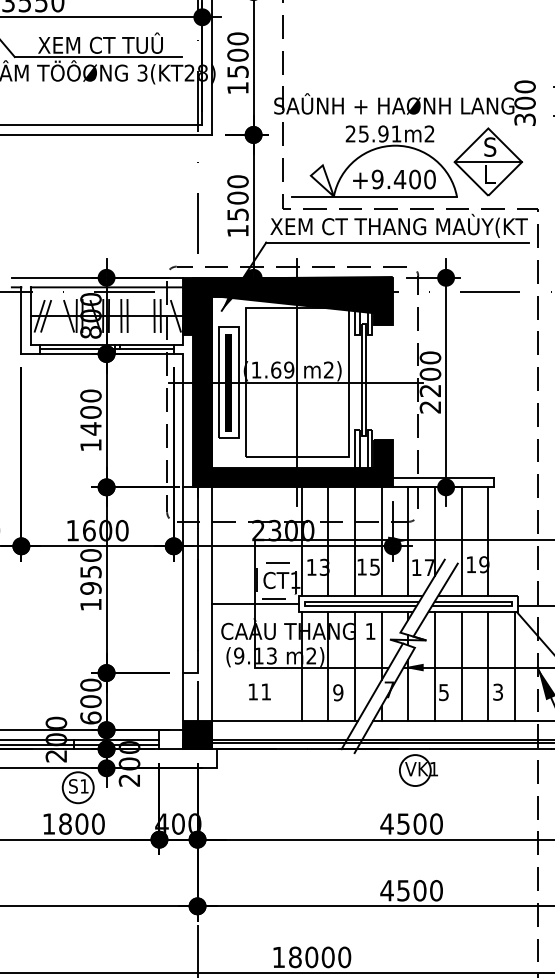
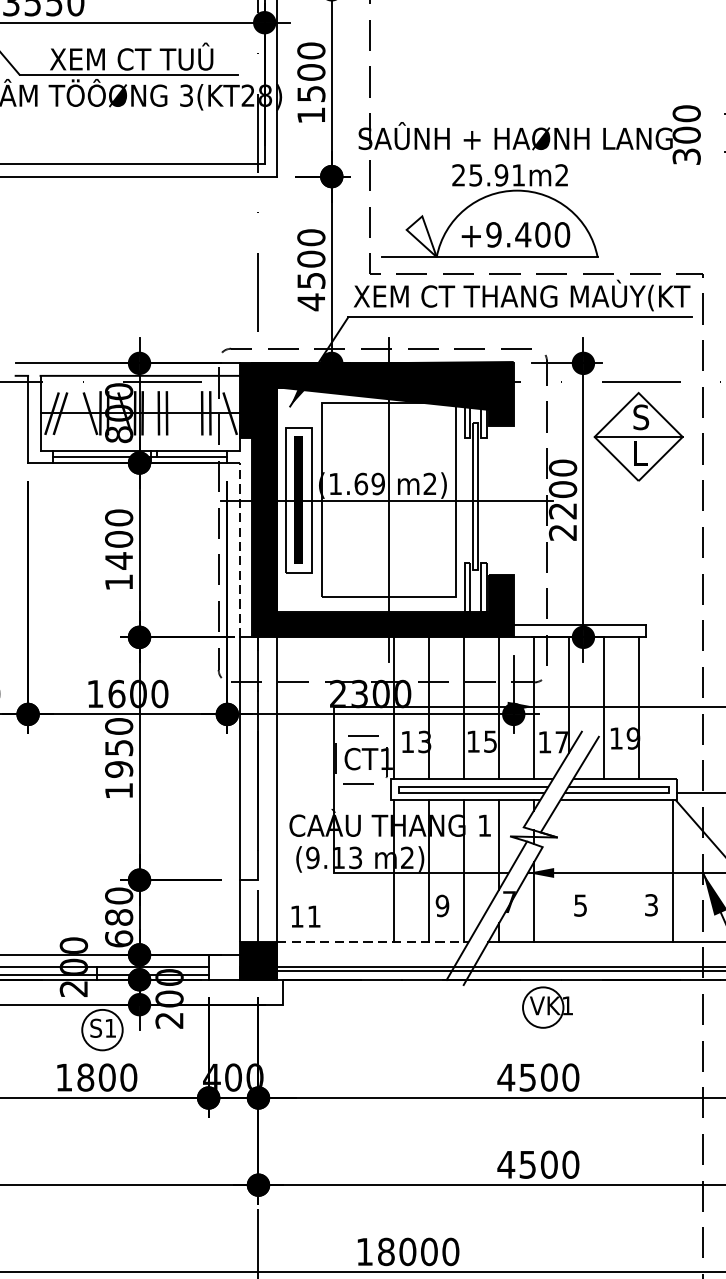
part: (487, 161) -> (637, 436), moved
text: (237, 230) -> (310, 301), 1500 -> 4500
line: (183, 420) -> (240, 549), solid -> dashed
line: (255, 604) -> (334, 790), removed
line: (434, 666) -> (568, 871), removed
line: (461, 666) -> (603, 871), removed
line: (488, 666) -> (638, 871), removed
text: (259, 691) -> (305, 916), moved
text: (90, 701) -> (118, 917), 600 -> 680
line: (285, 720) -> (373, 942), solid -> dashed

